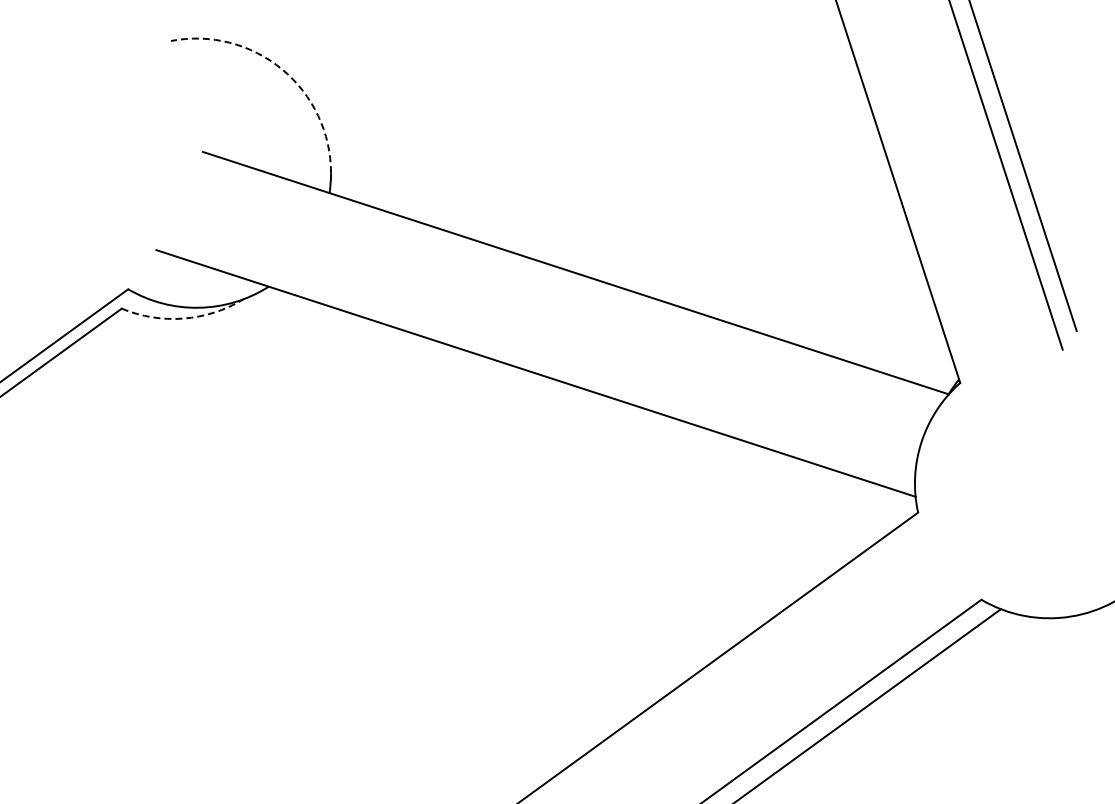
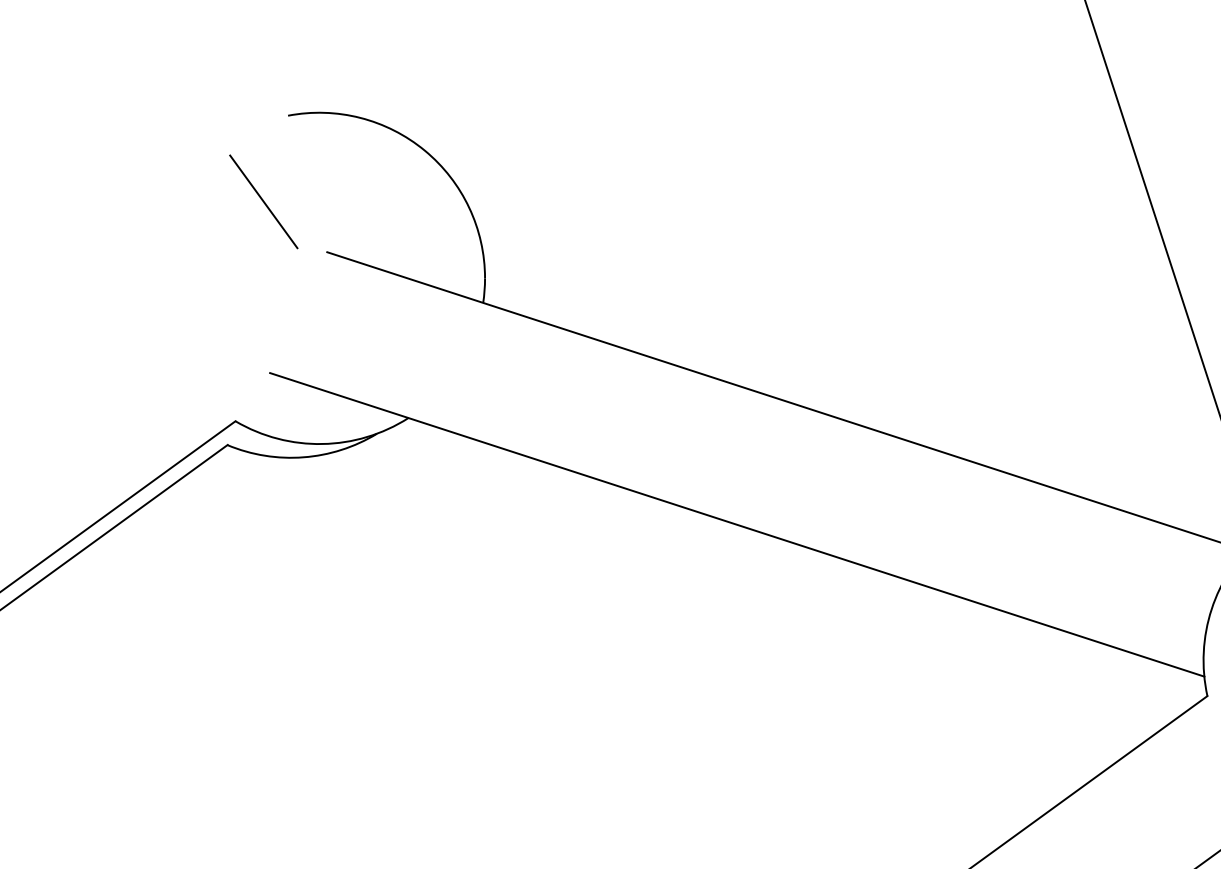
arc: (282, 69) -> (425, 150), dashed -> solid
line: (150, 110) -> (262, 201), added
arc: (183, 318) -> (303, 457), dashed -> solid

